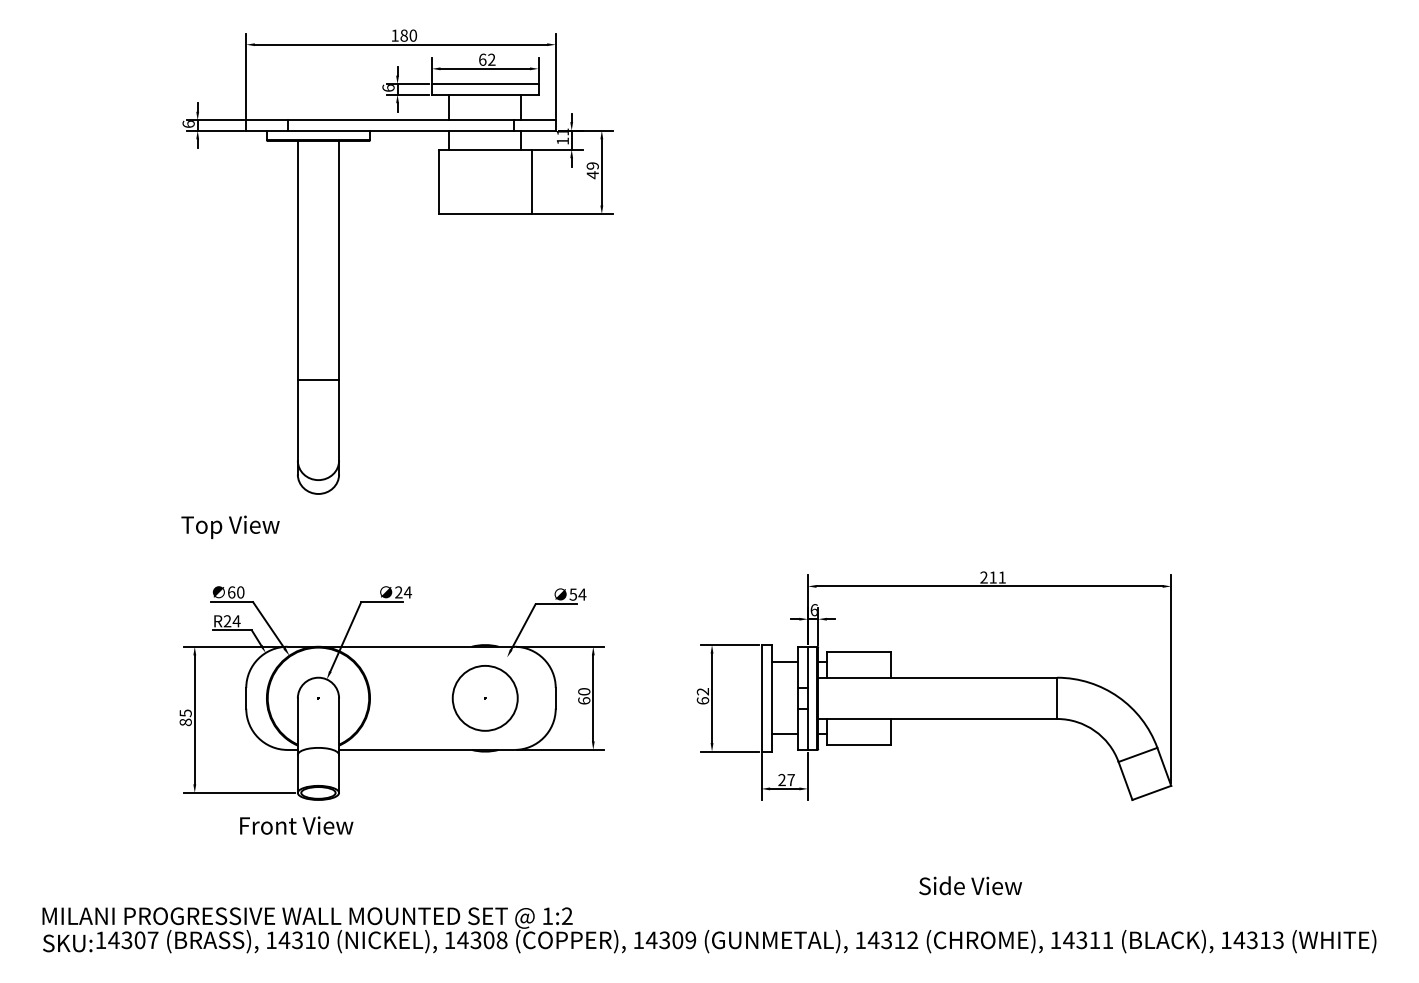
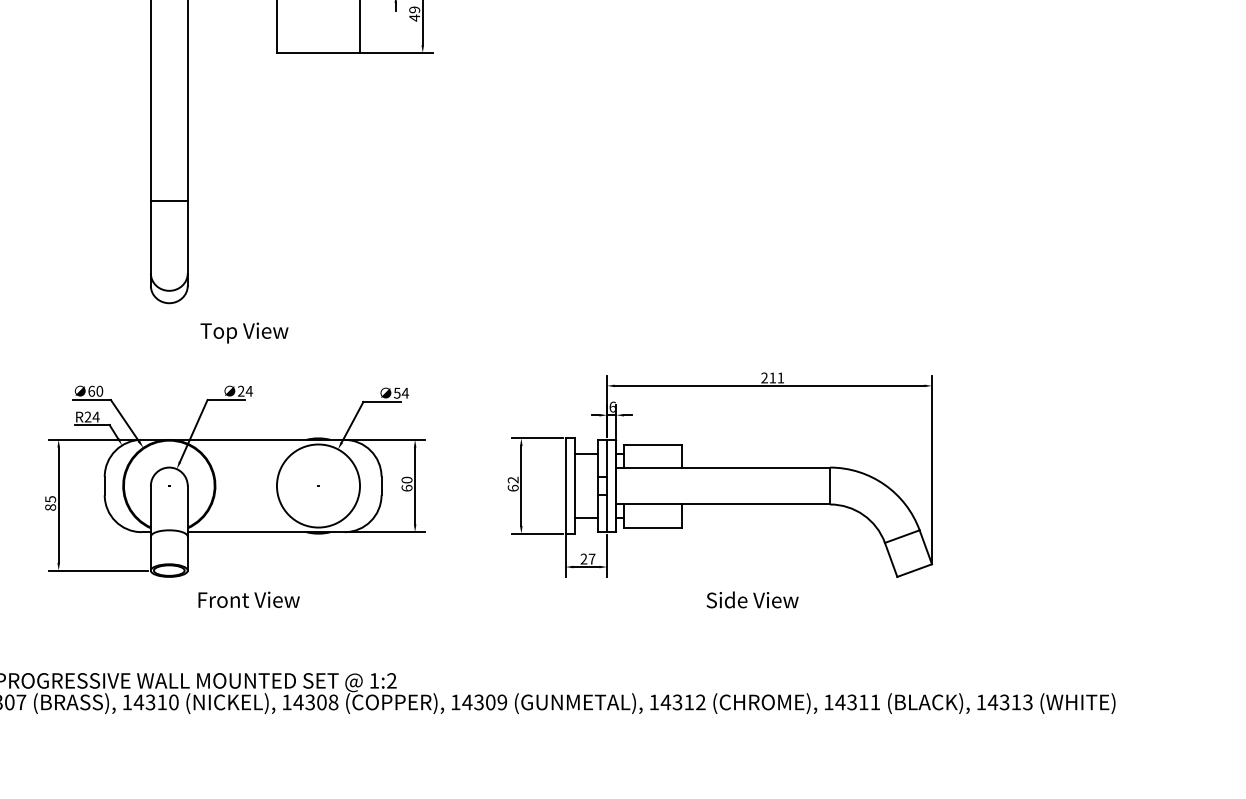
text: (230, 526) -> (244, 332), moved
circle: (484, 697) -> (317, 485), size x1.43
text: (296, 825) -> (248, 599), moved
text: (970, 885) -> (752, 599), moved

